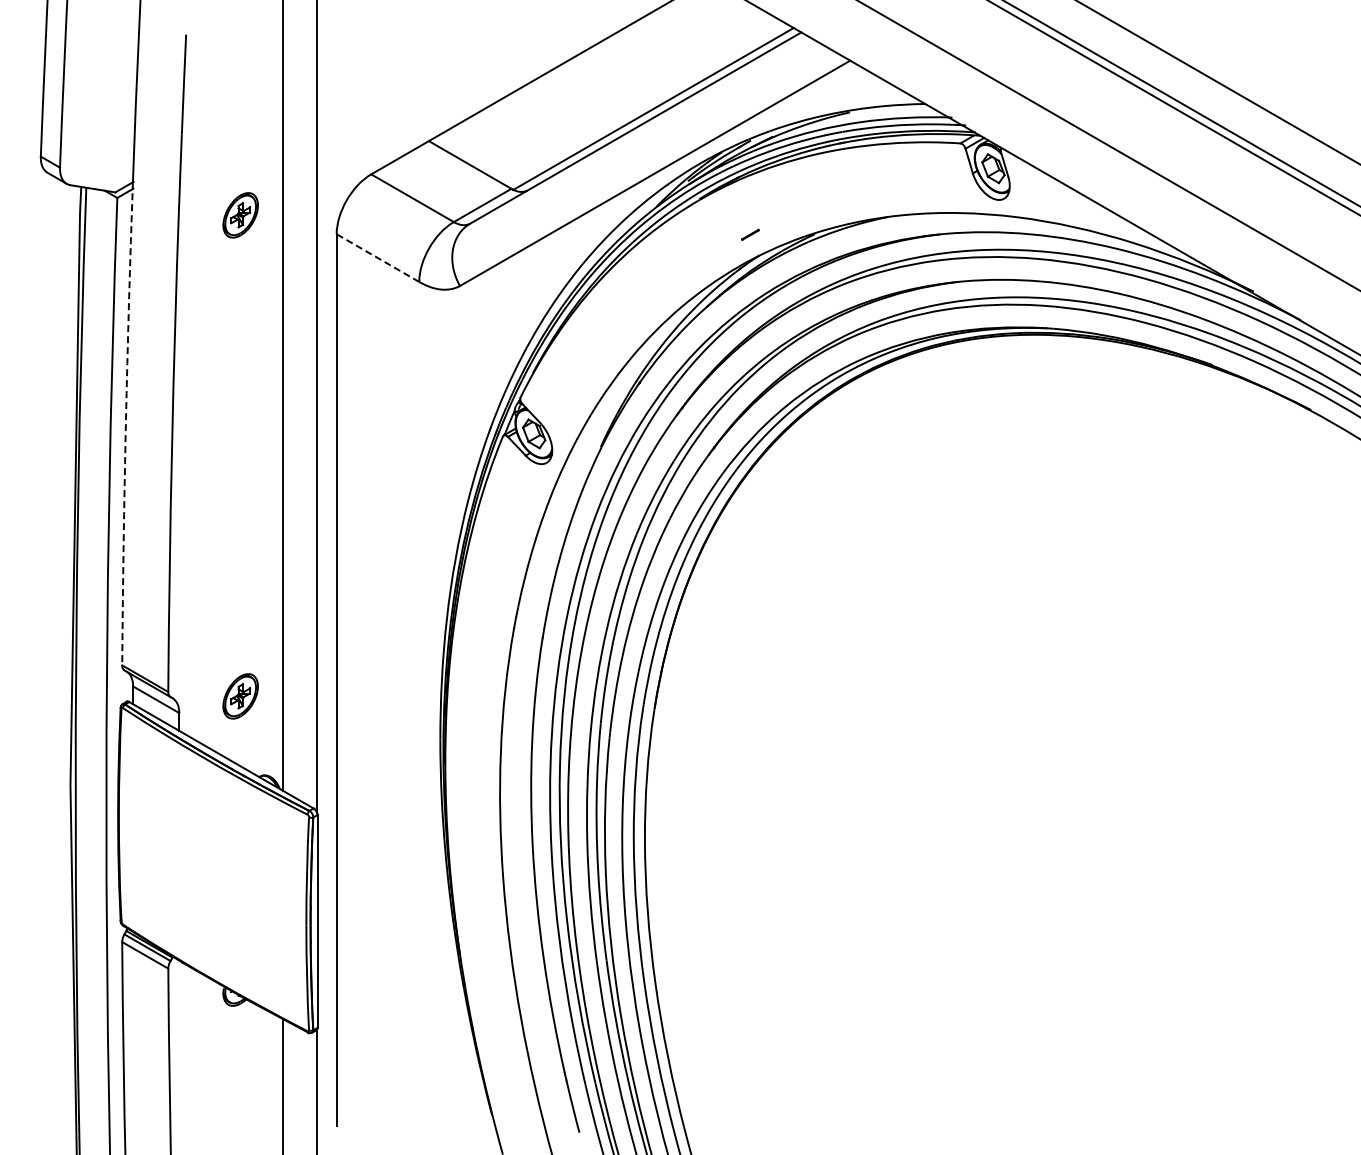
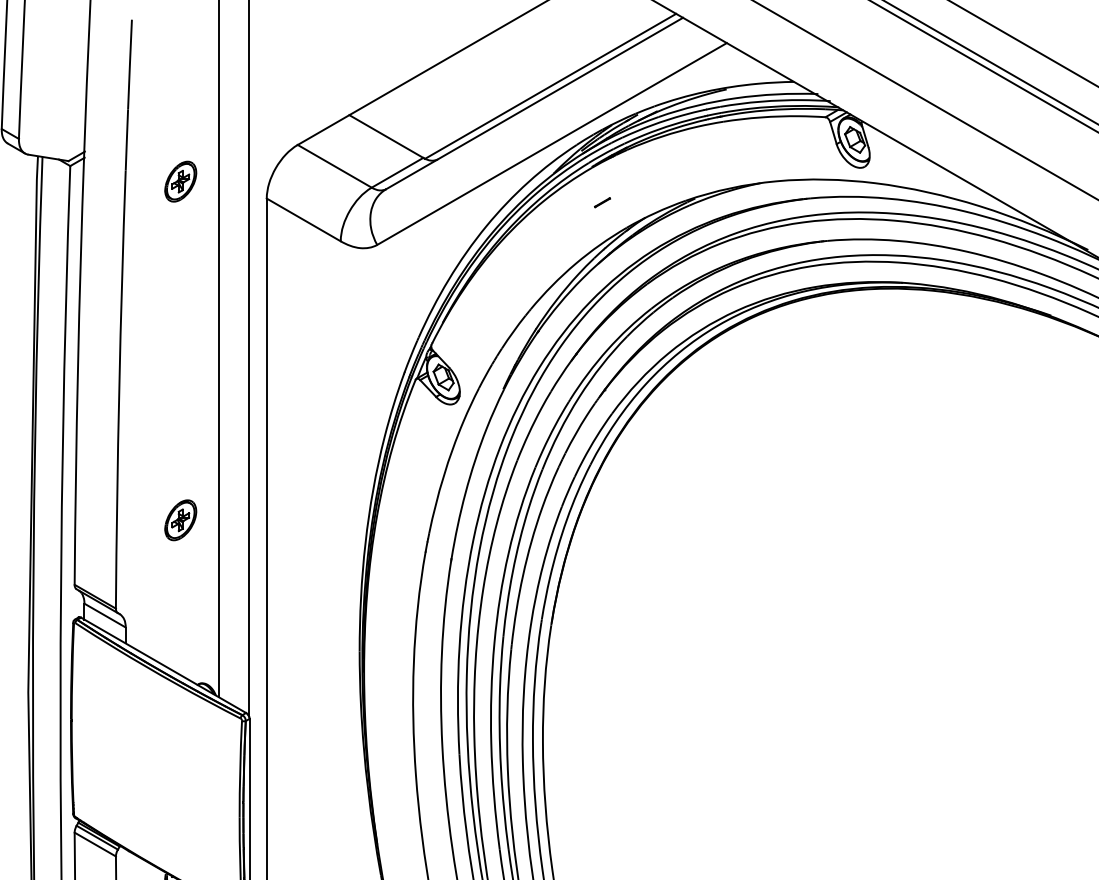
line: (750, 234) -> (602, 202), moved
line: (377, 258) -> (303, 220), dashed -> solid
arc: (125, 423) -> (77, 368), dashed -> solid
part: (240, 696) -> (180, 520), moved

